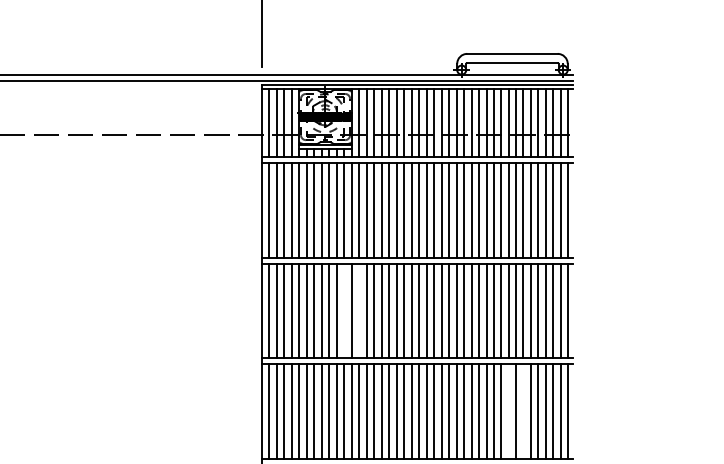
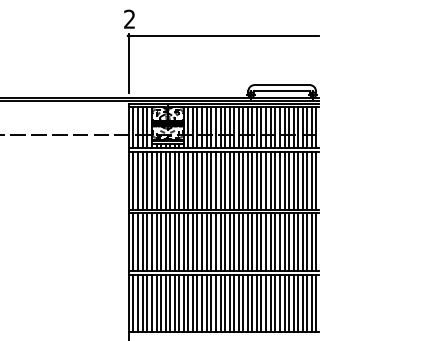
line: (344, 311) -> (179, 242), added
line: (359, 311) -> (188, 242), added
line: (508, 411) -> (279, 303), added
line: (522, 411) -> (288, 303), added

